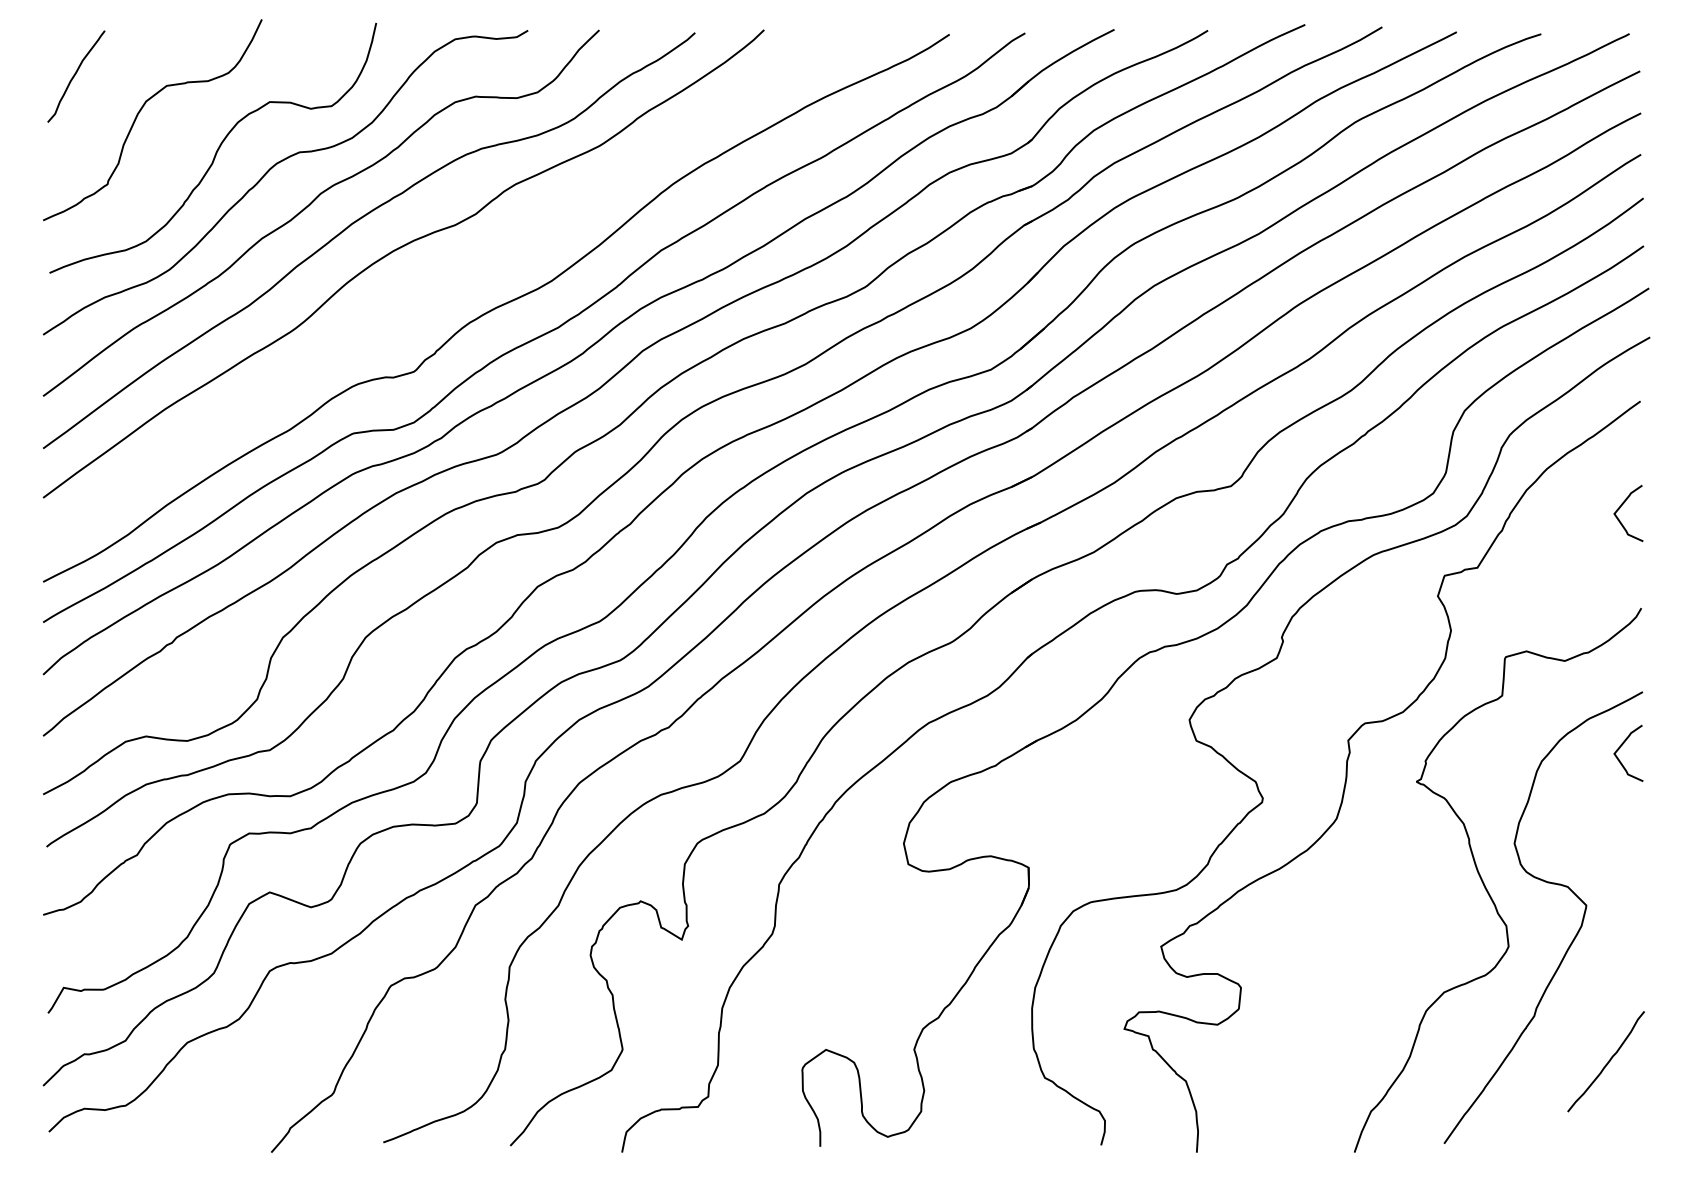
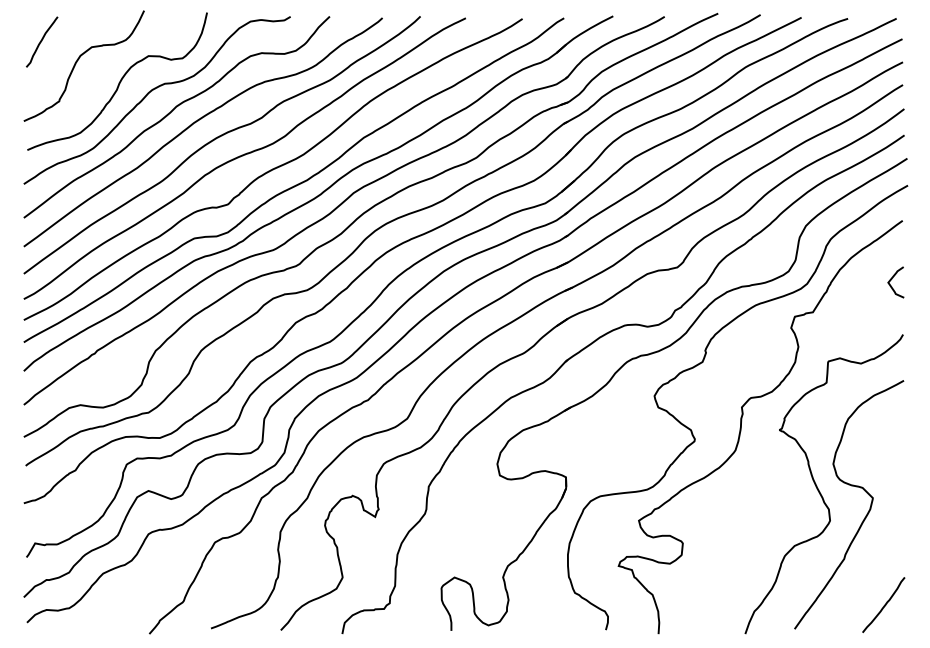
curve: (442, 284) -> (243, 156), added
curve: (1622, 748) -> (892, 411), removed
curve: (1607, 1060) -> (884, 604), moved

